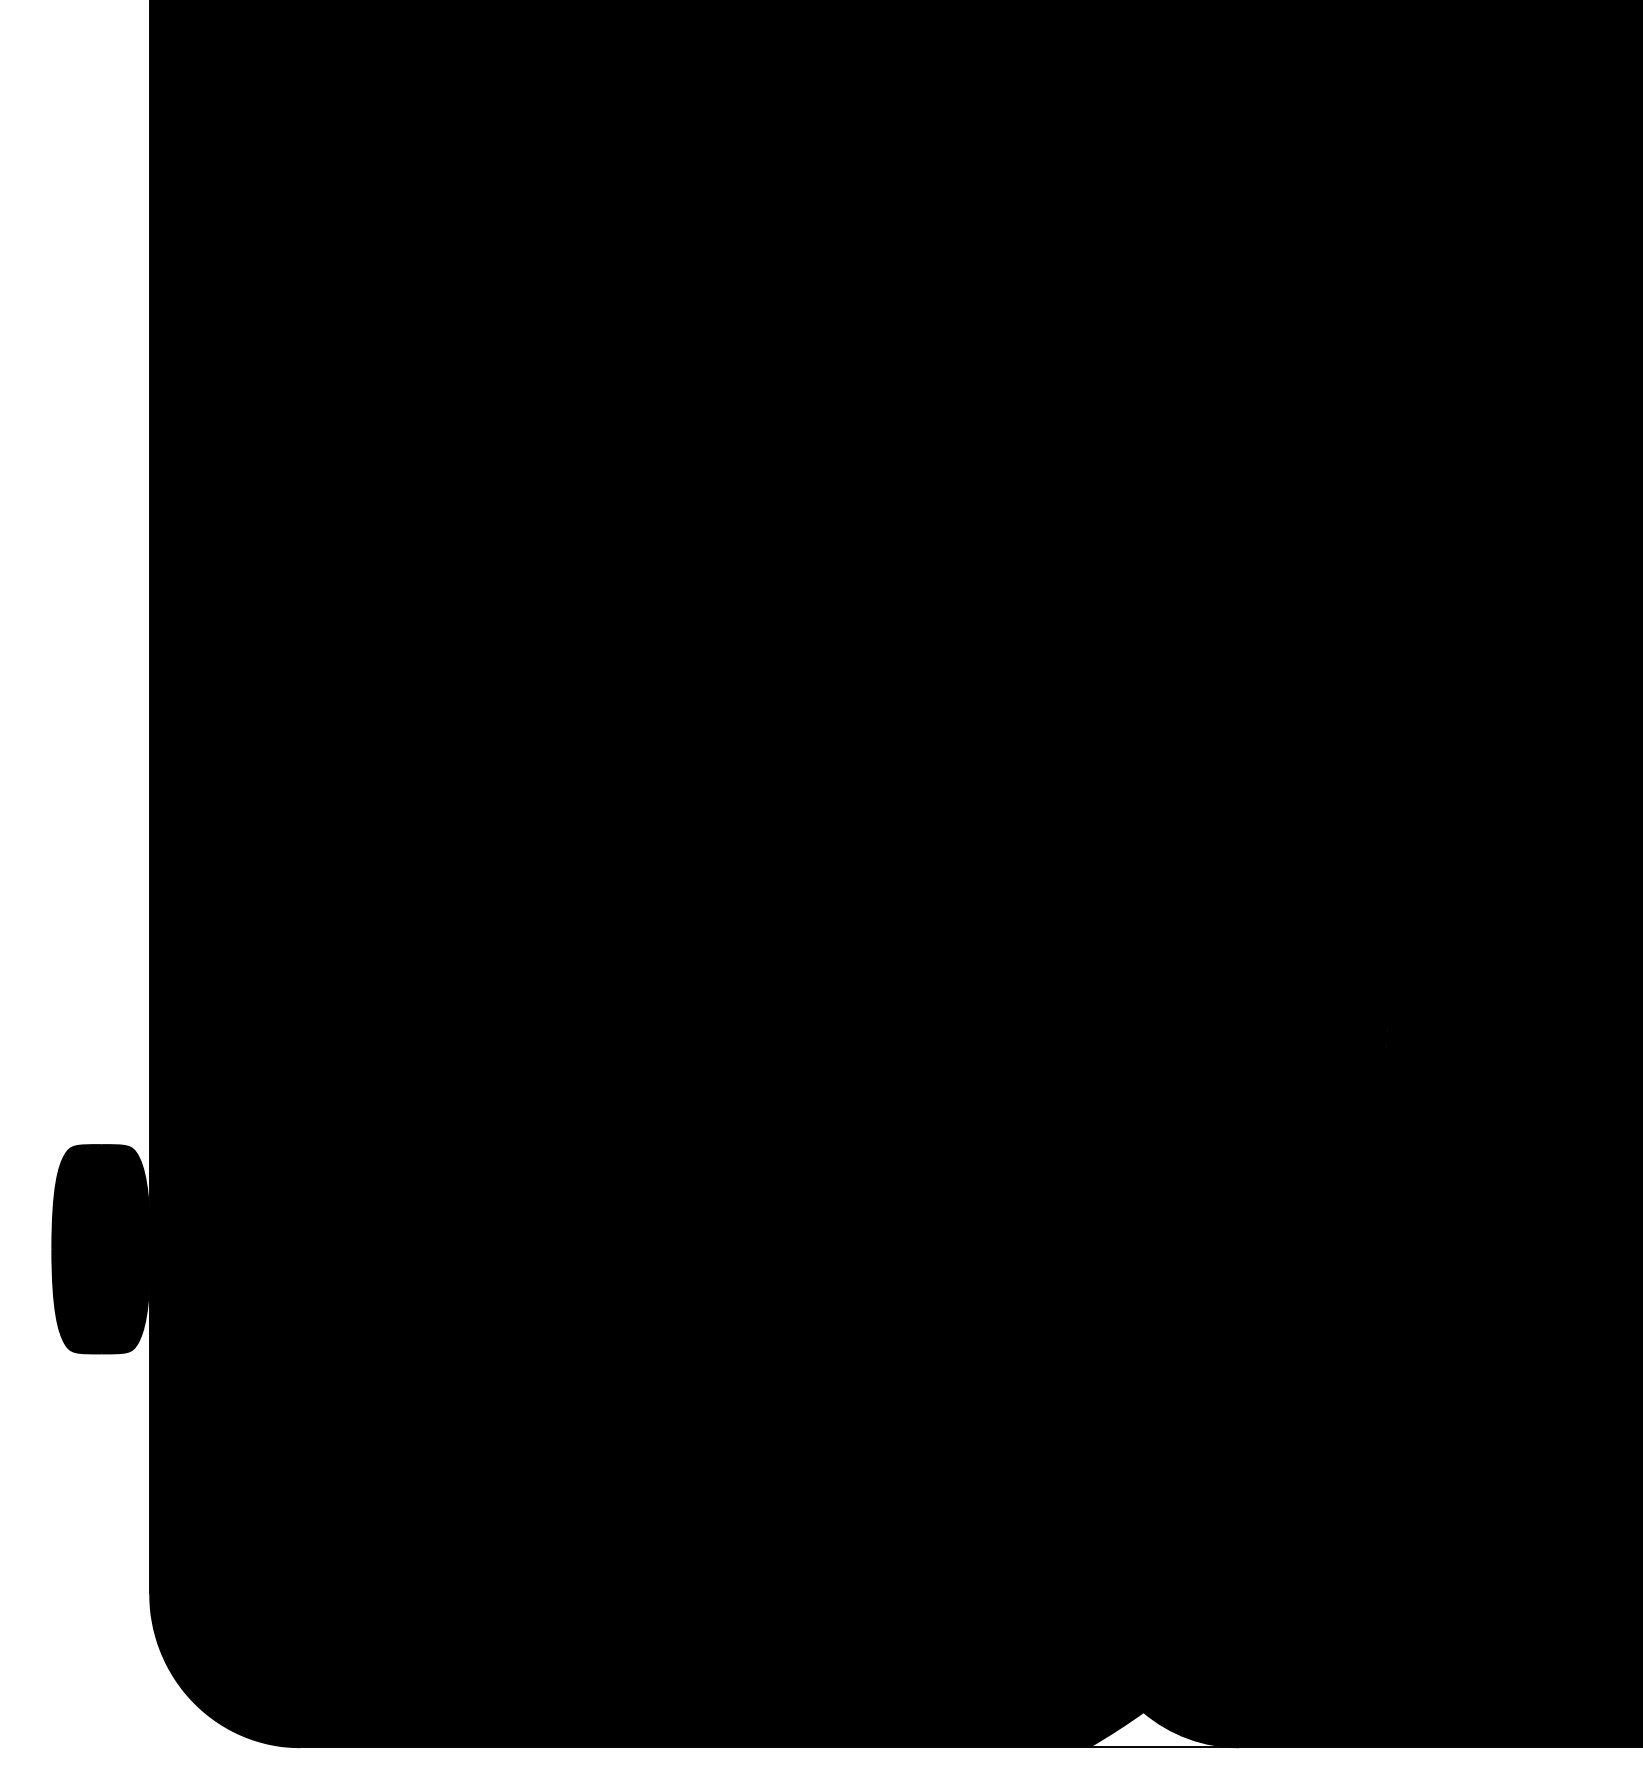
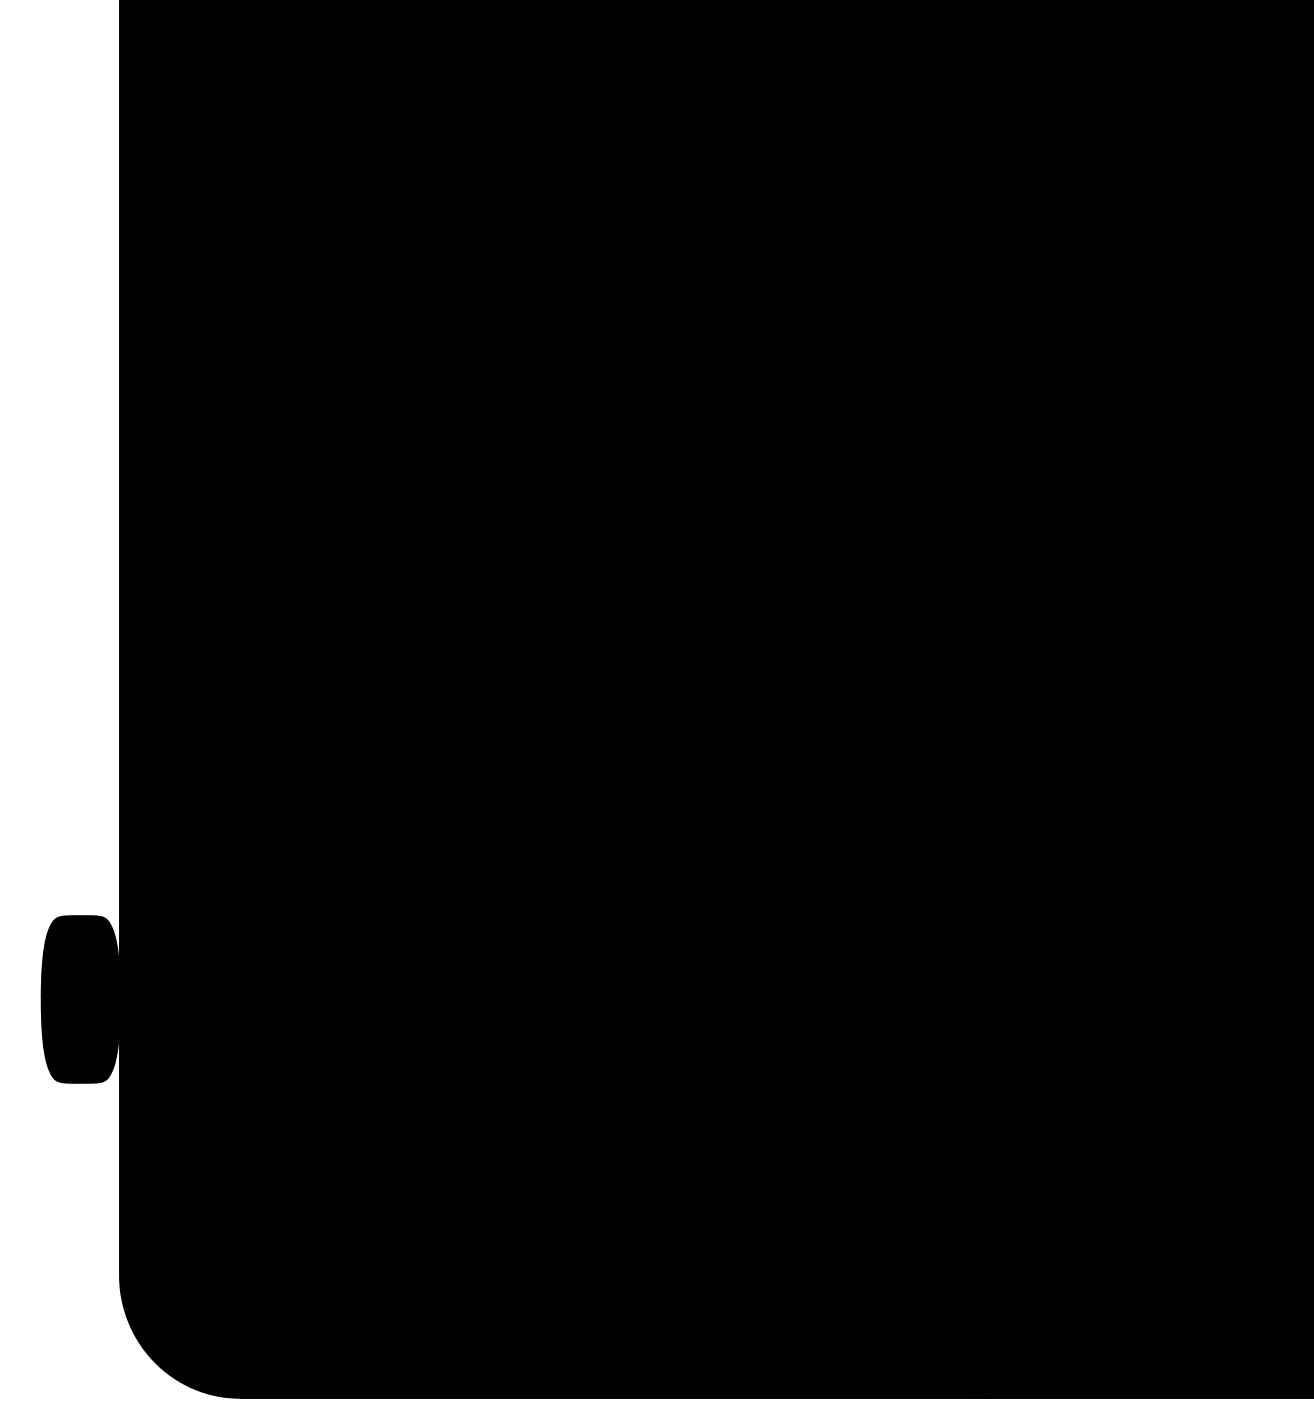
fill: (1163, 1729) -> (930, 1383), added

